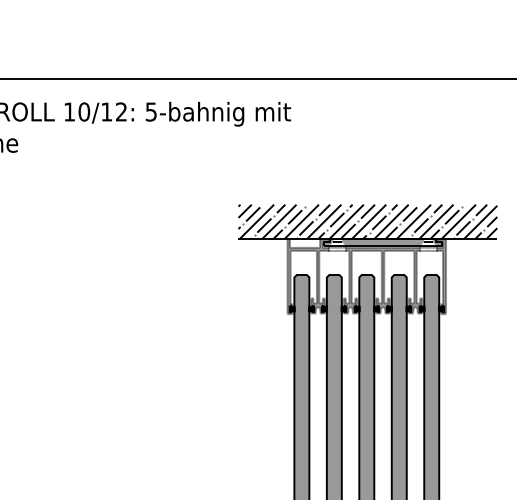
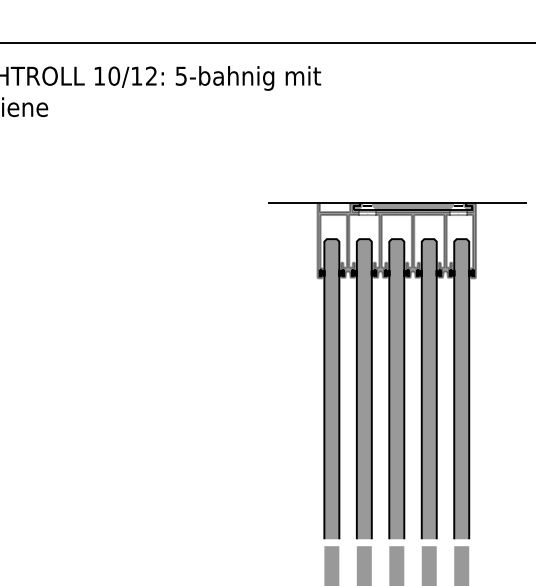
hatch: (367, 221) -> (397, 185), removed

